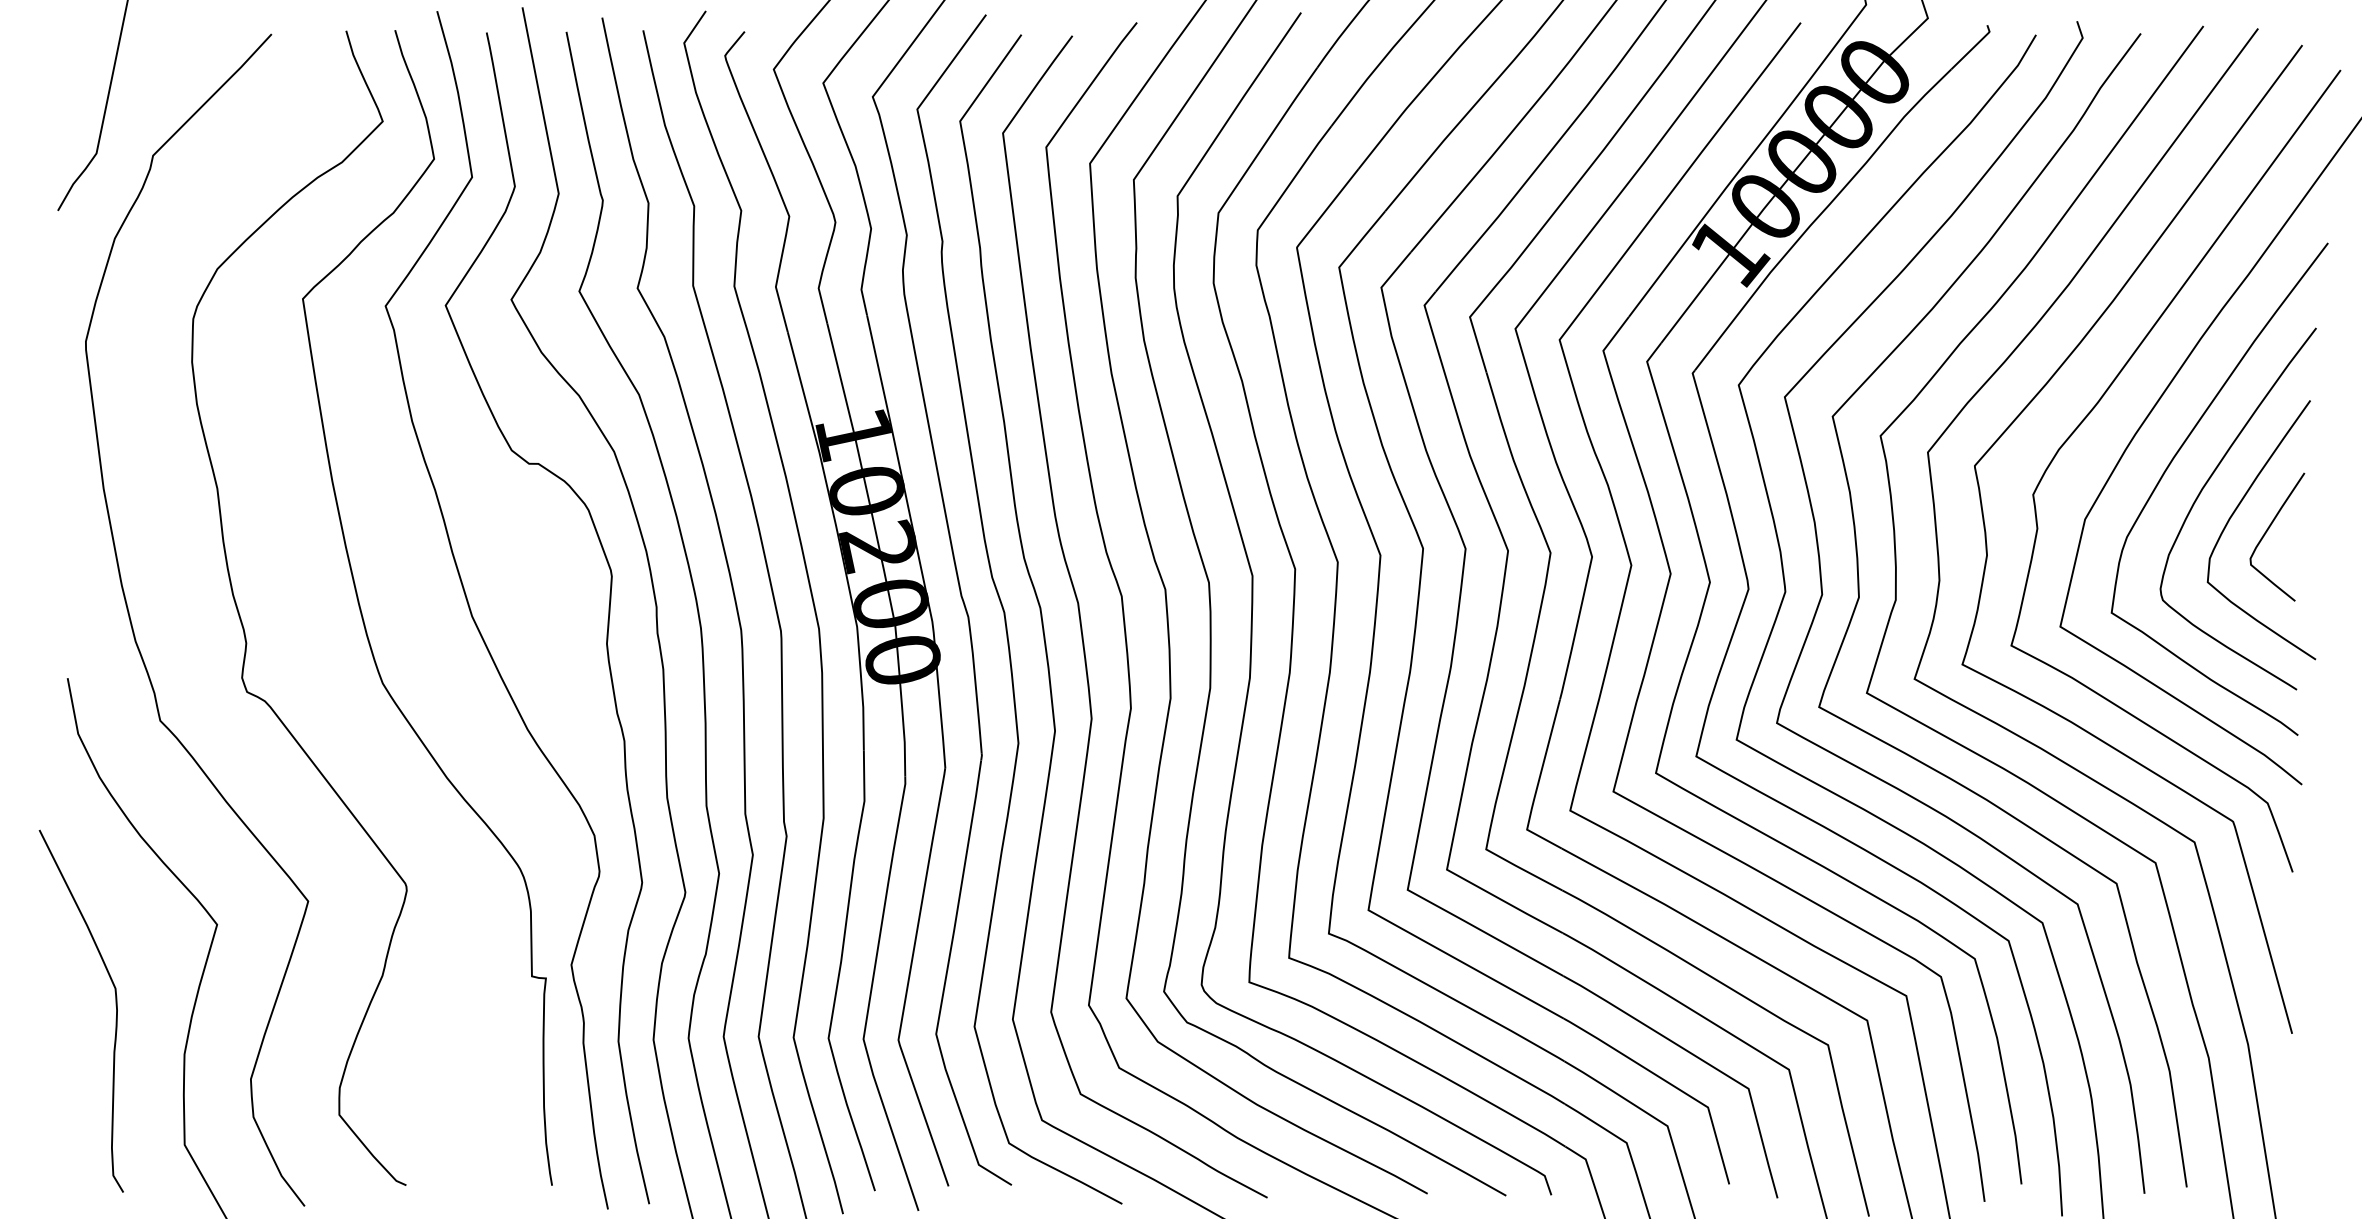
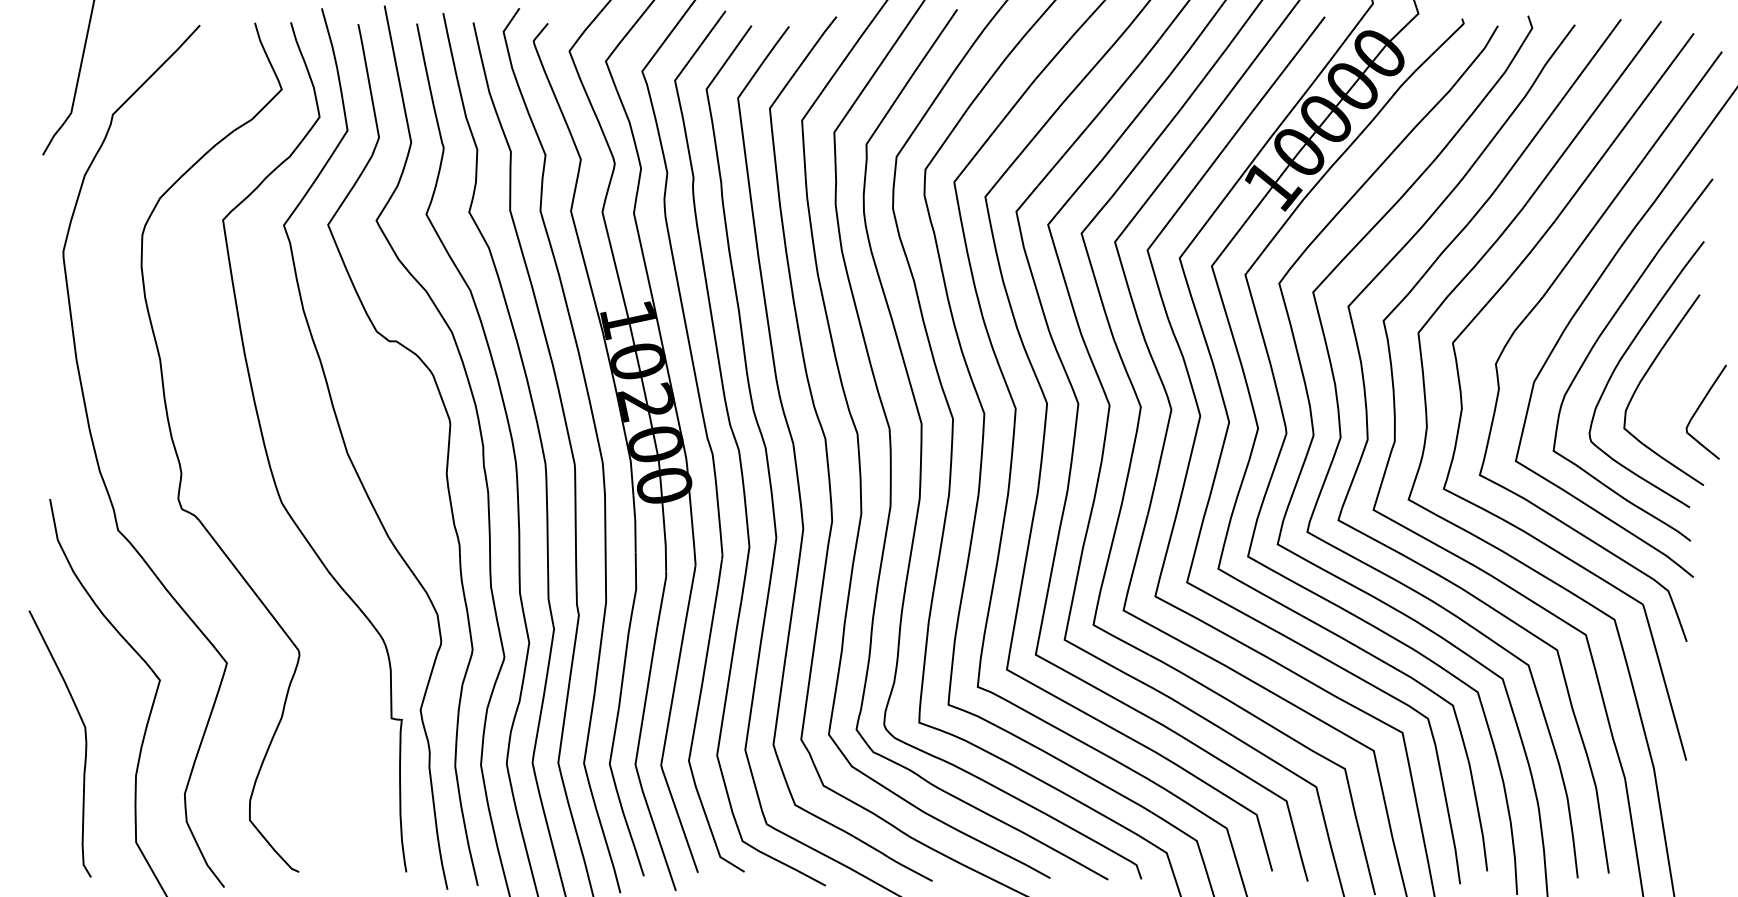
curve: (2268, 530) -> (1699, 407), moved

